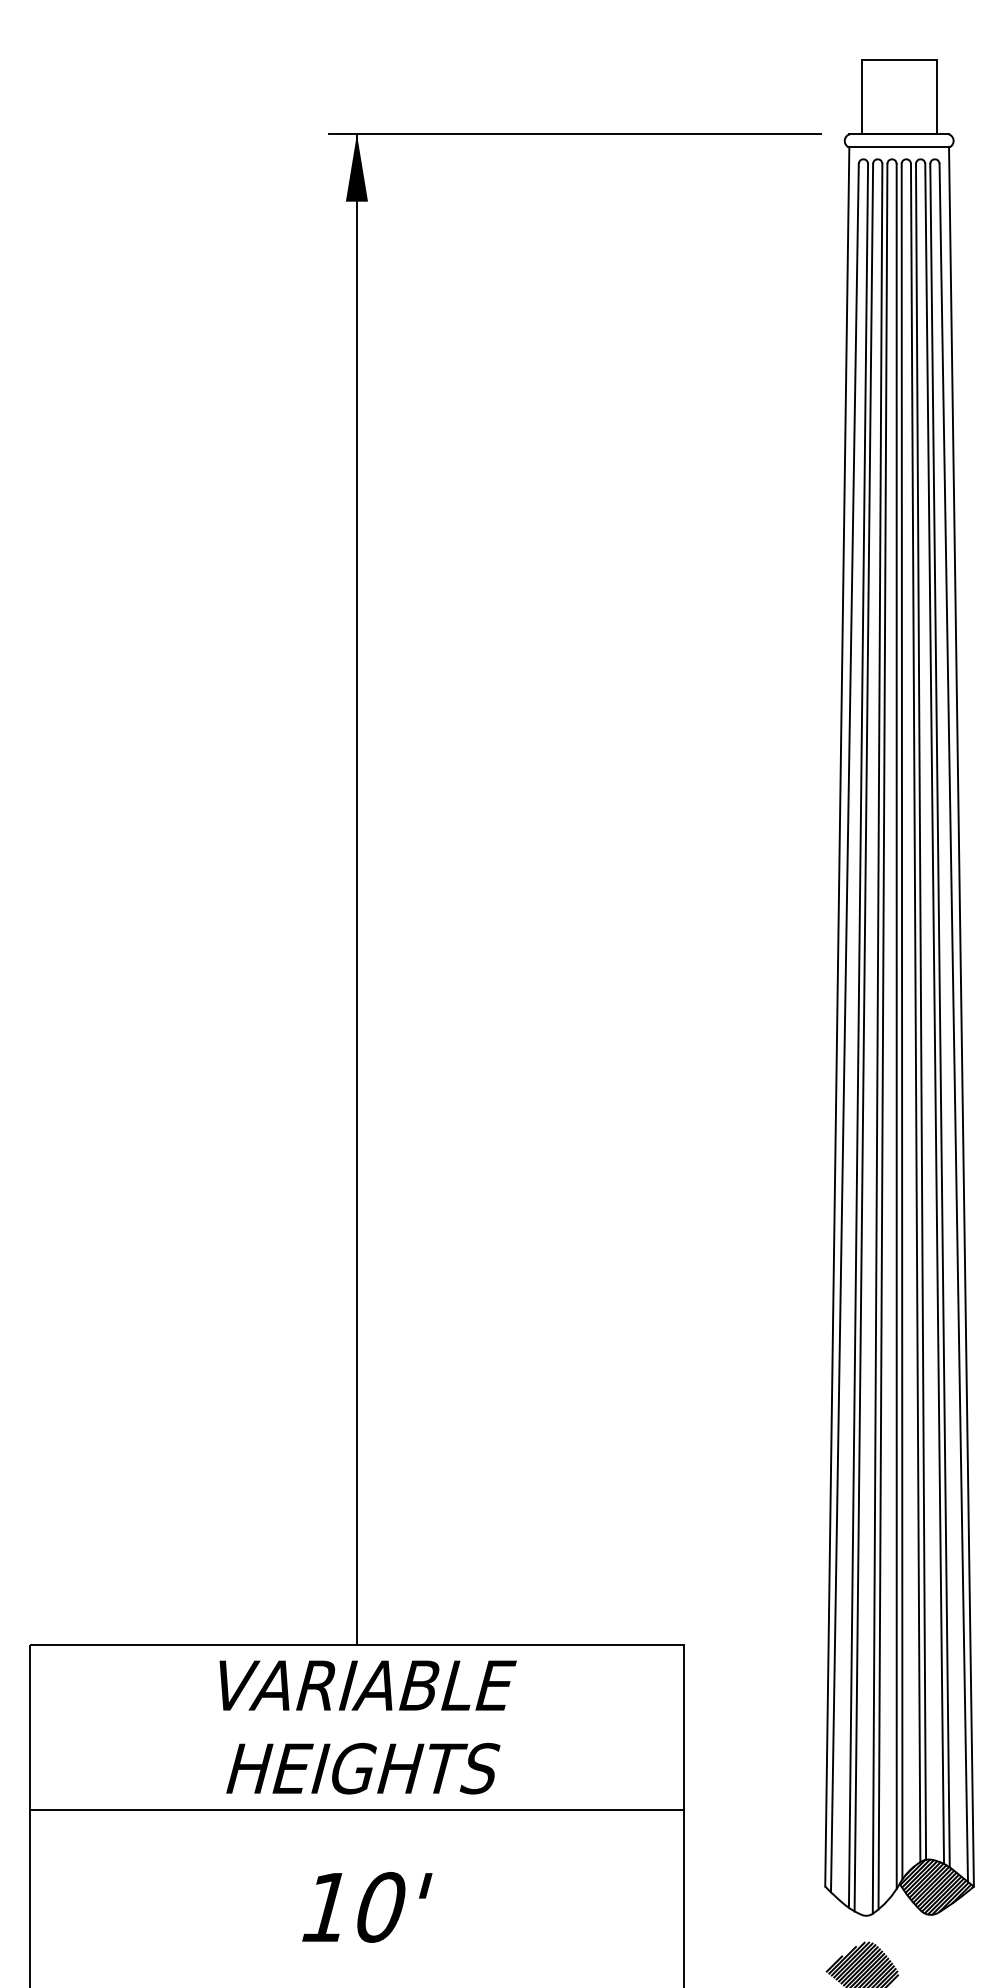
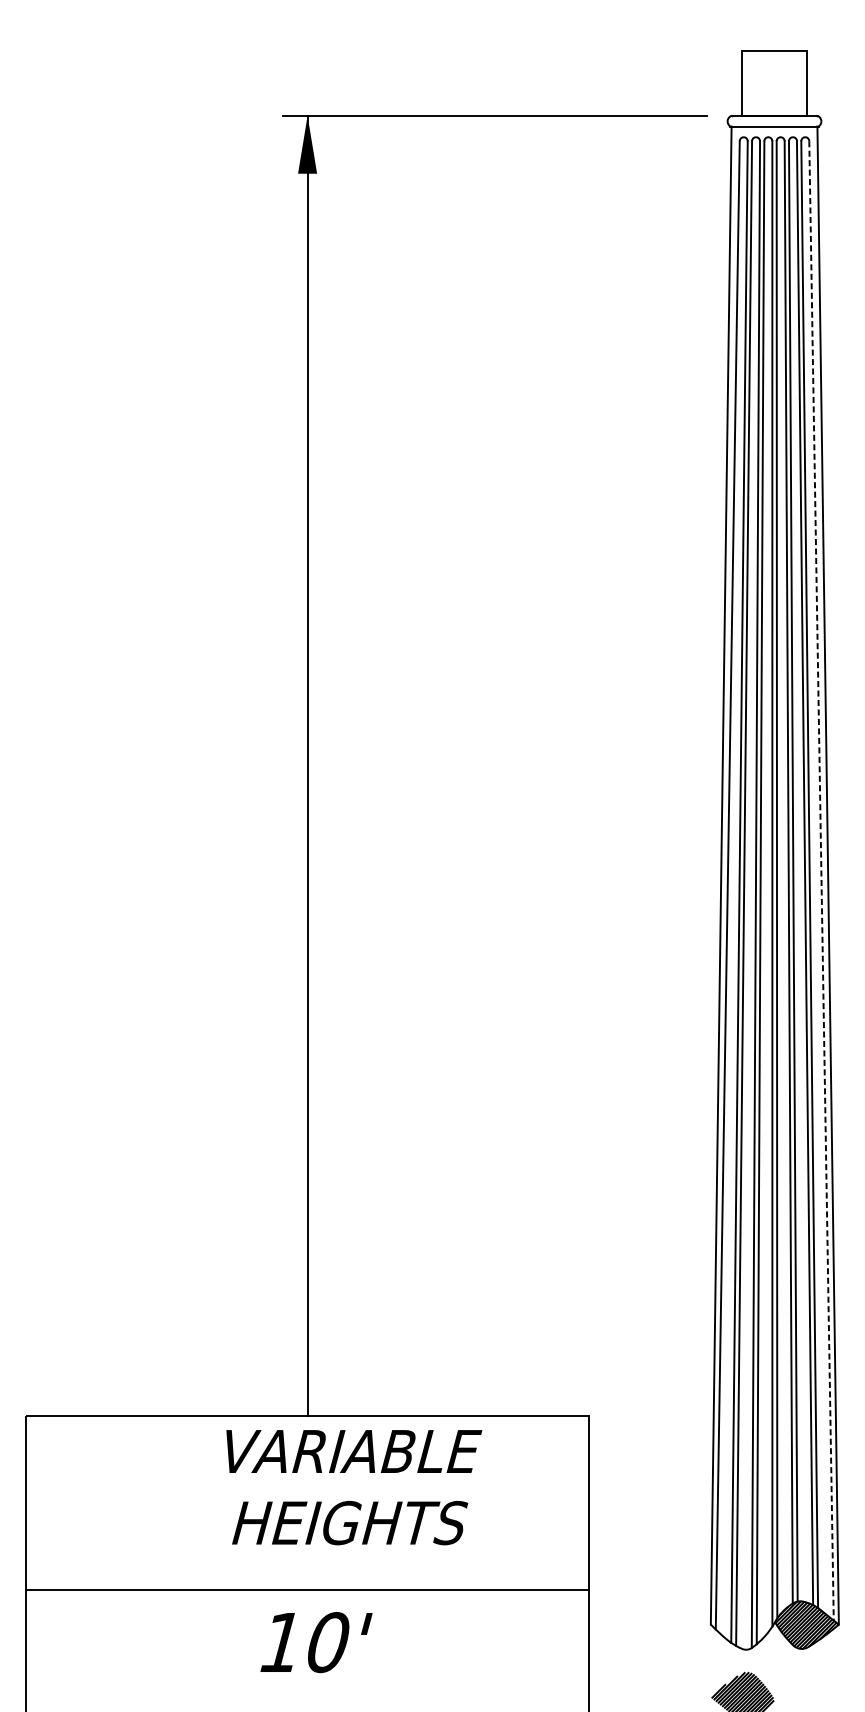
line: (953, 1023) -> (821, 881), solid -> dashed
text: (367, 1727) -> (353, 1487), moved
line: (356, 1809) -> (307, 1590), moved

